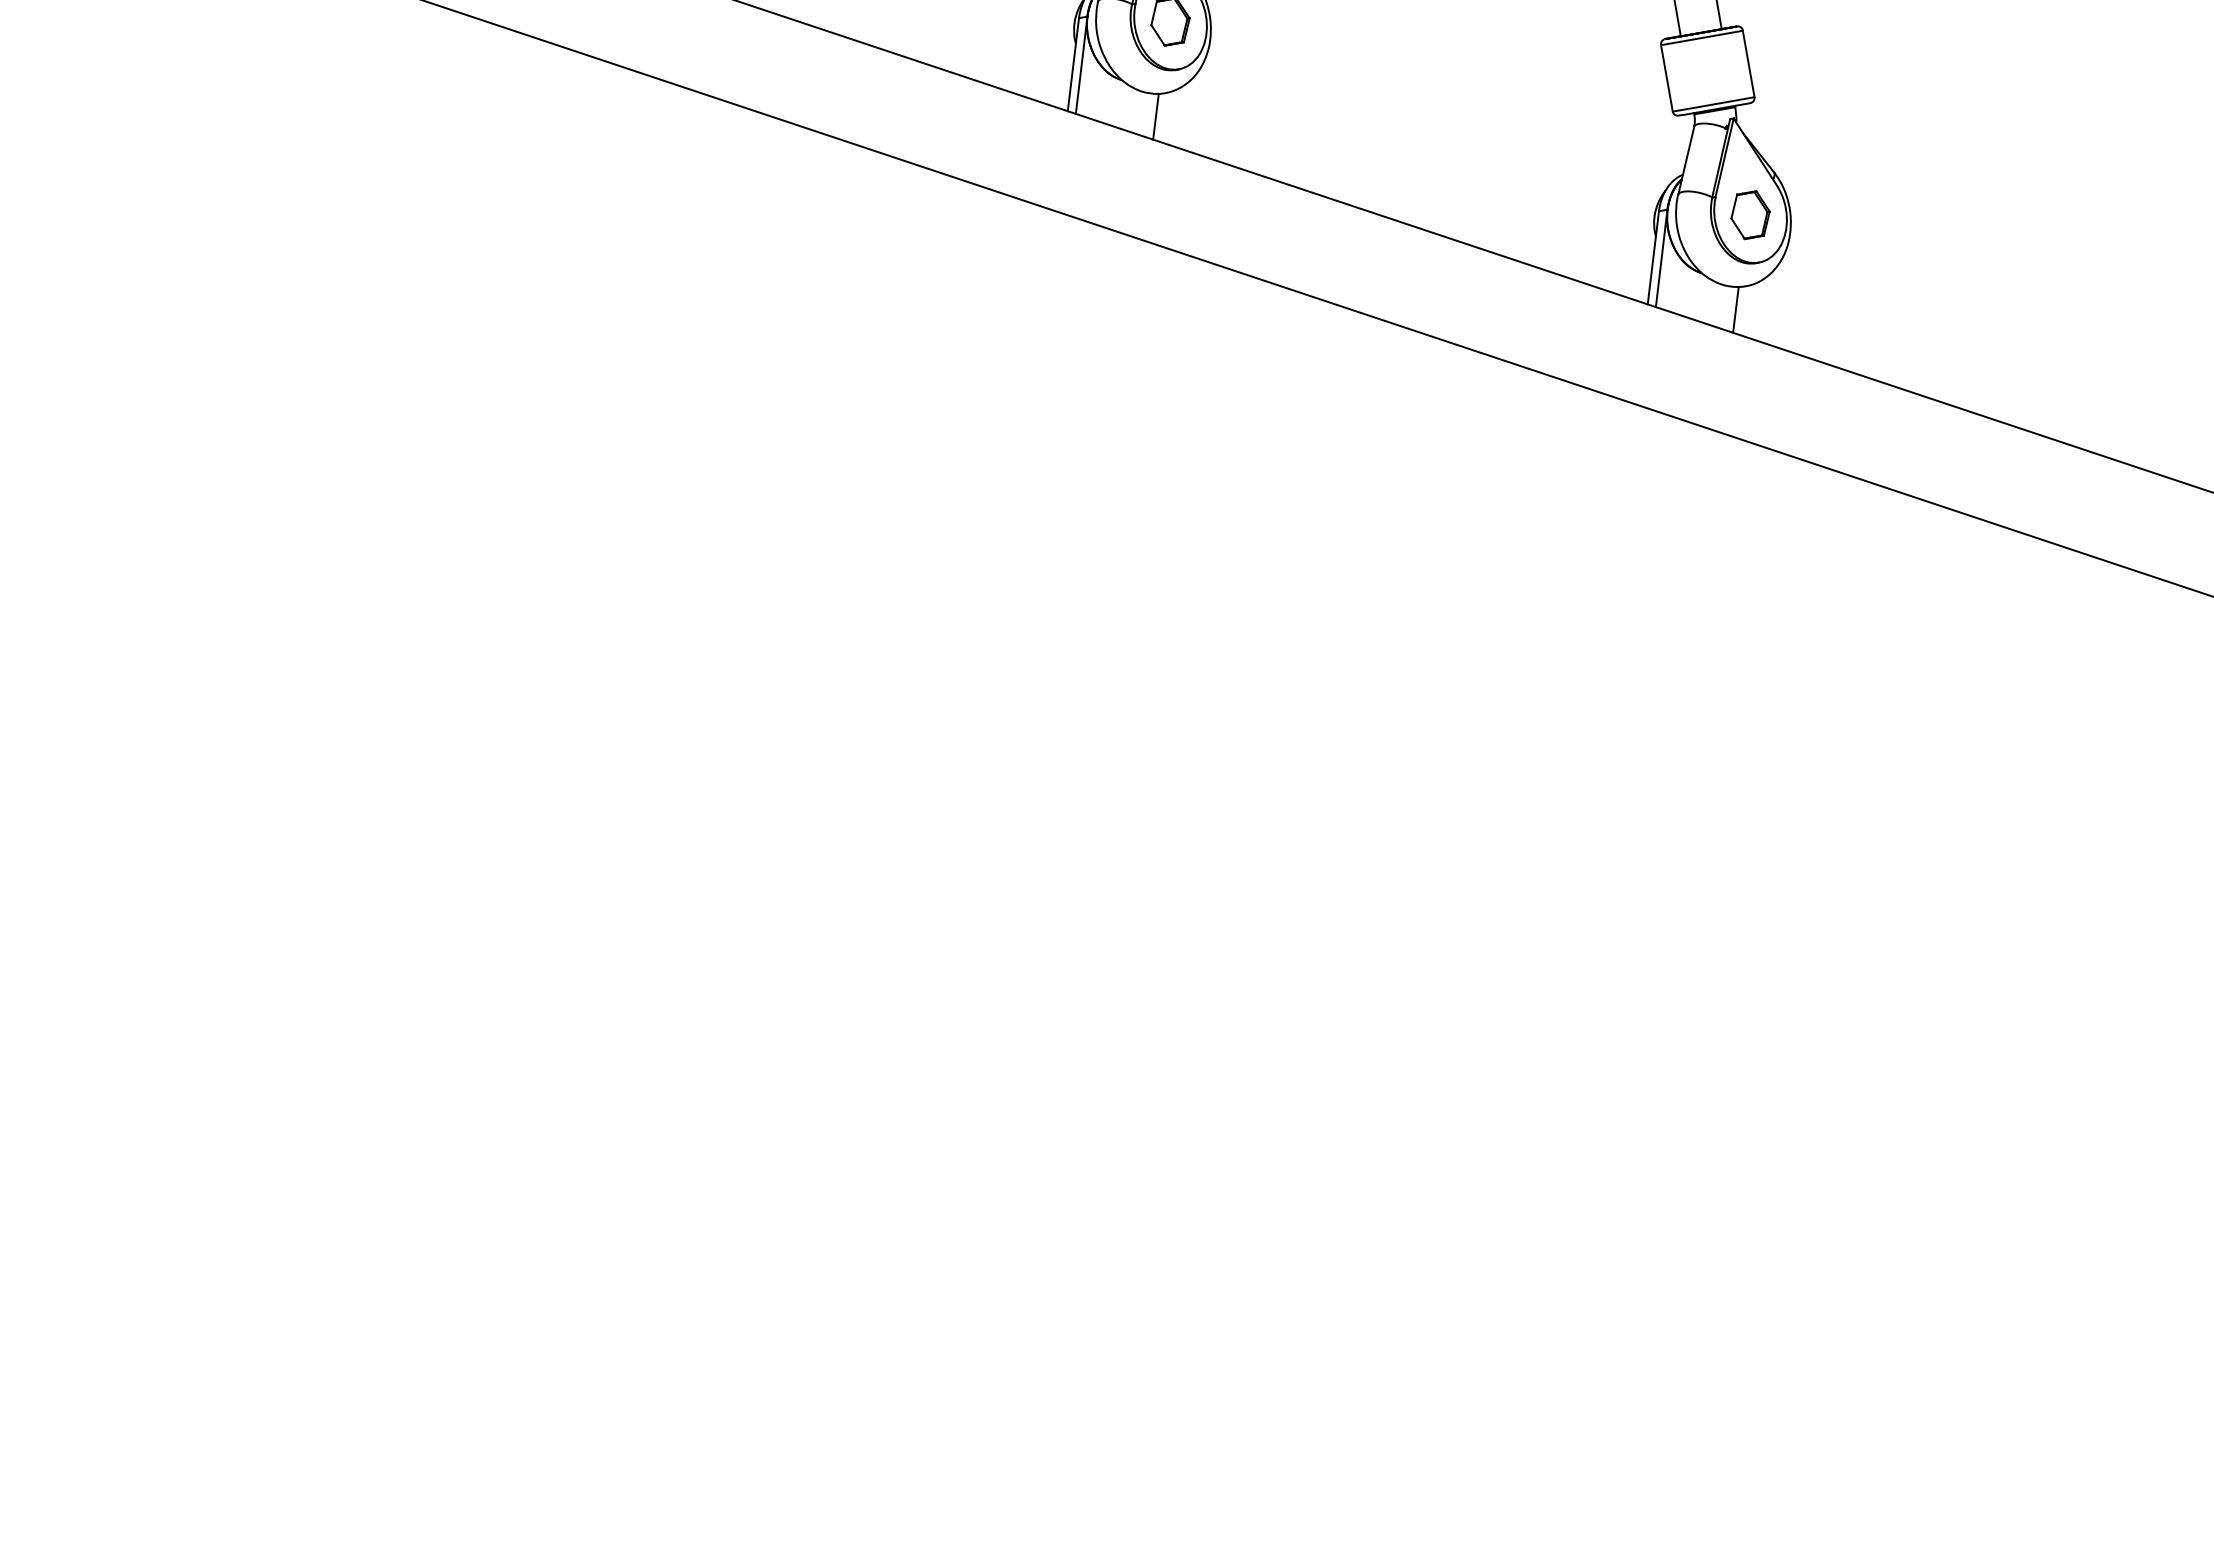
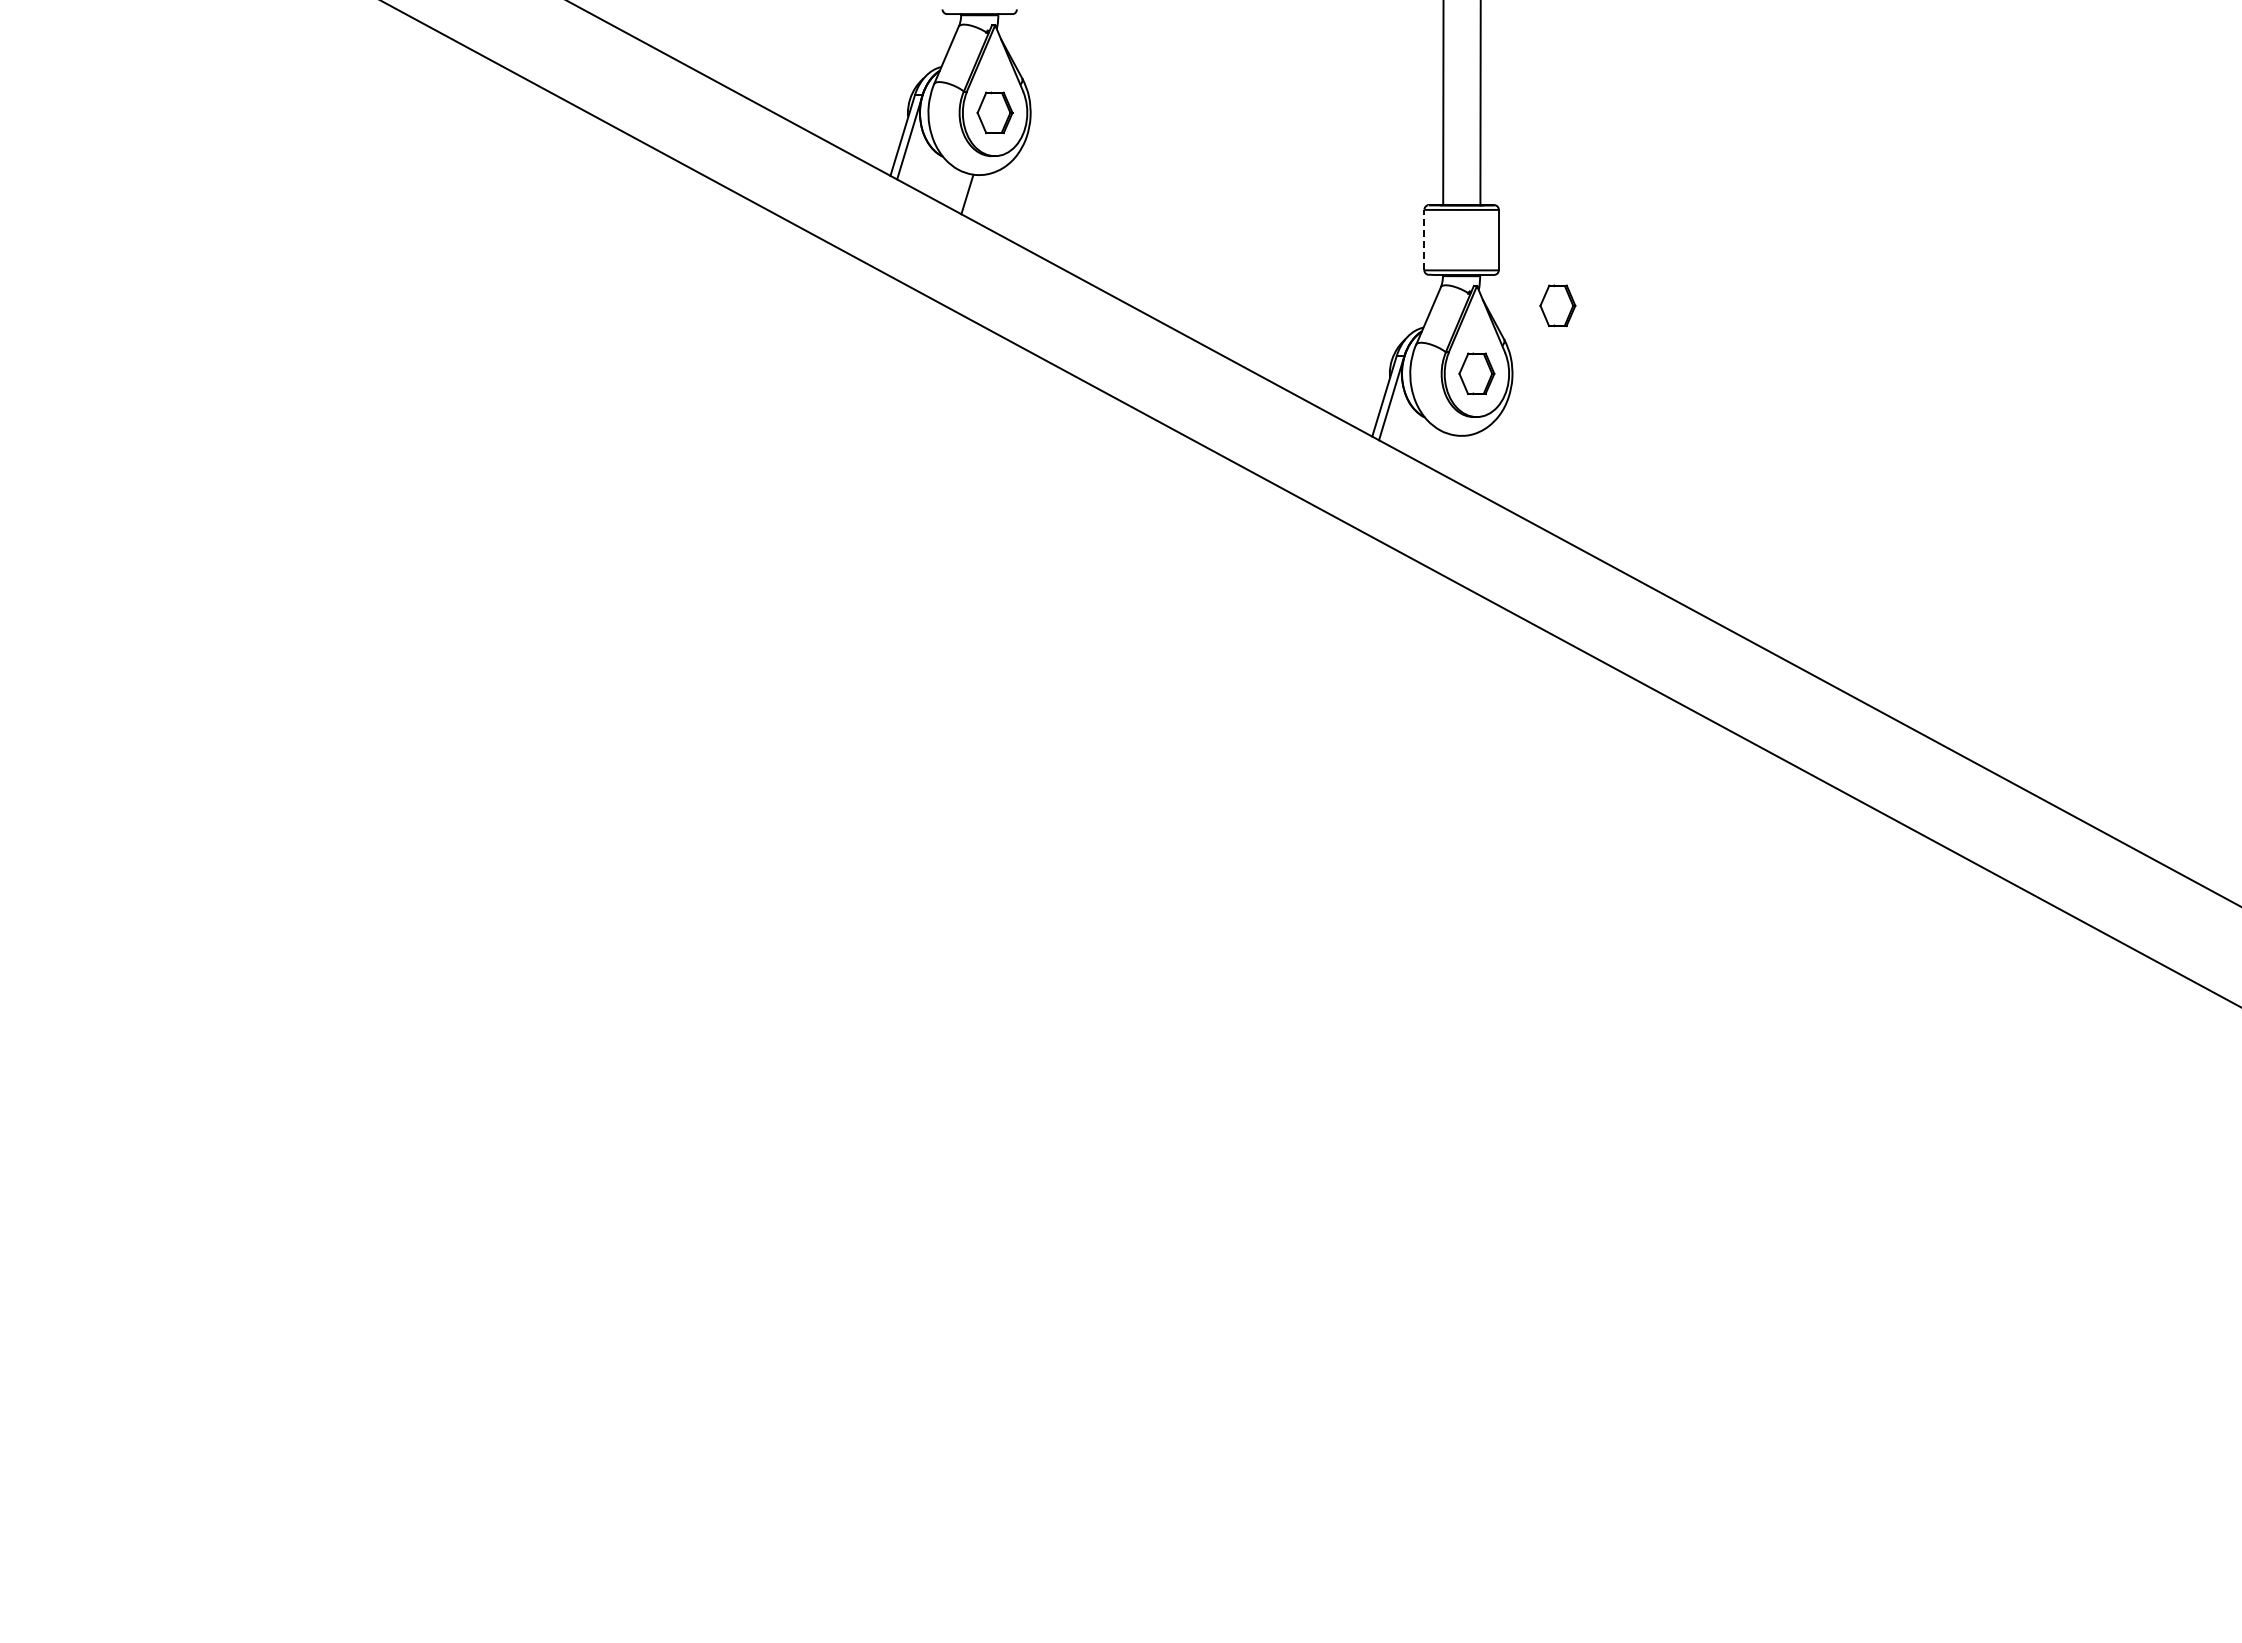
line: (1666, 77) -> (1424, 239), solid -> dashed
part: (1825, 124) -> (1557, 305), added
line: (1736, 309) -> (1449, 454), removed

